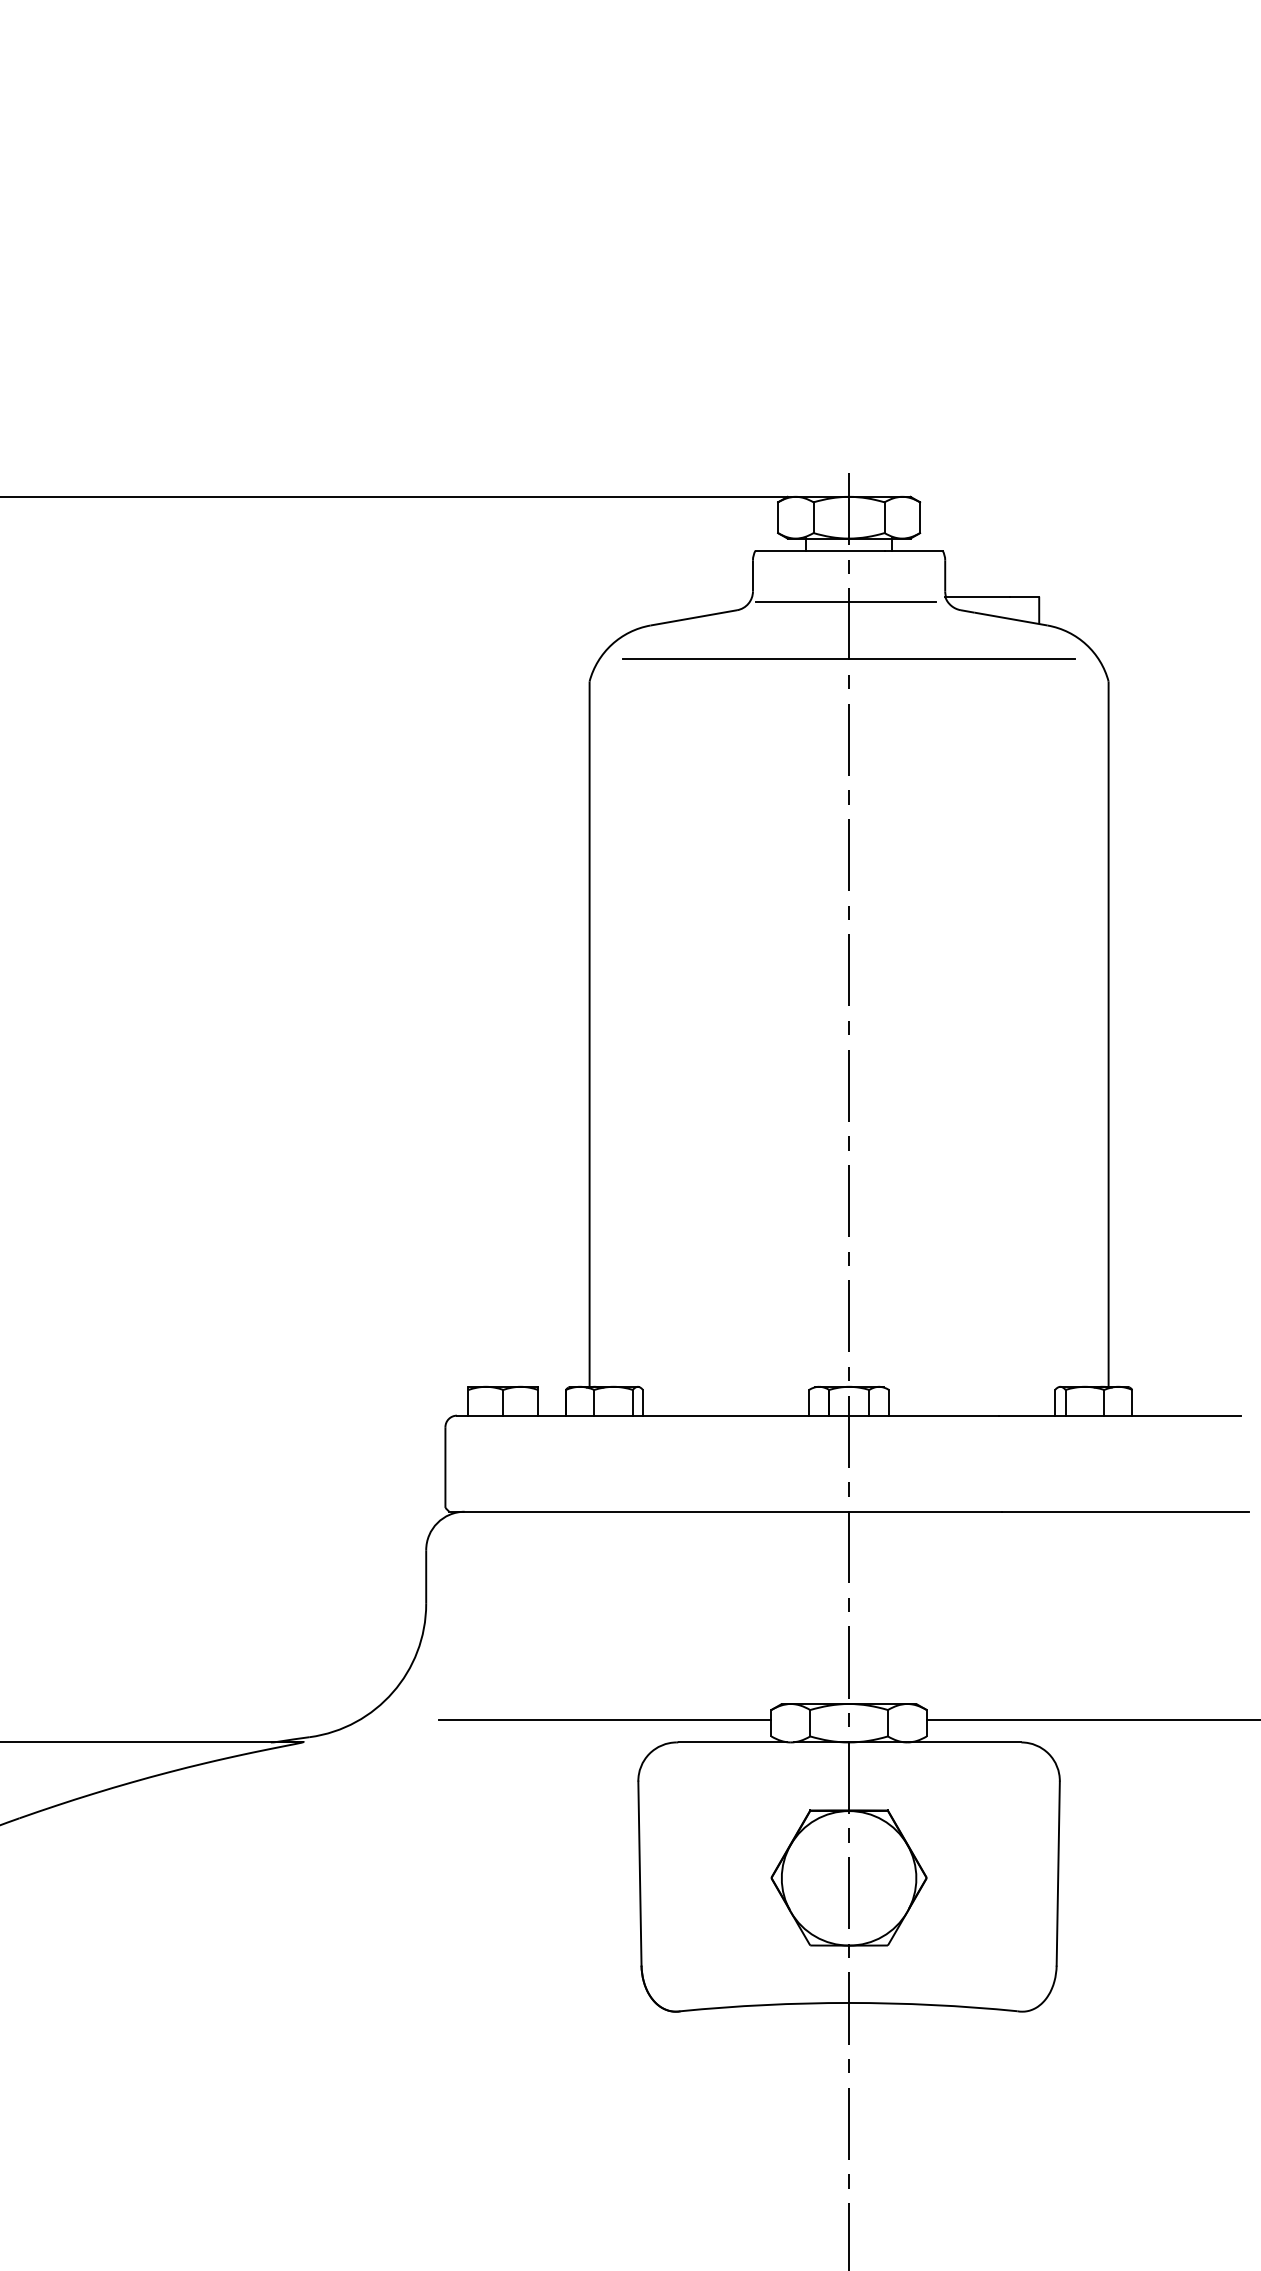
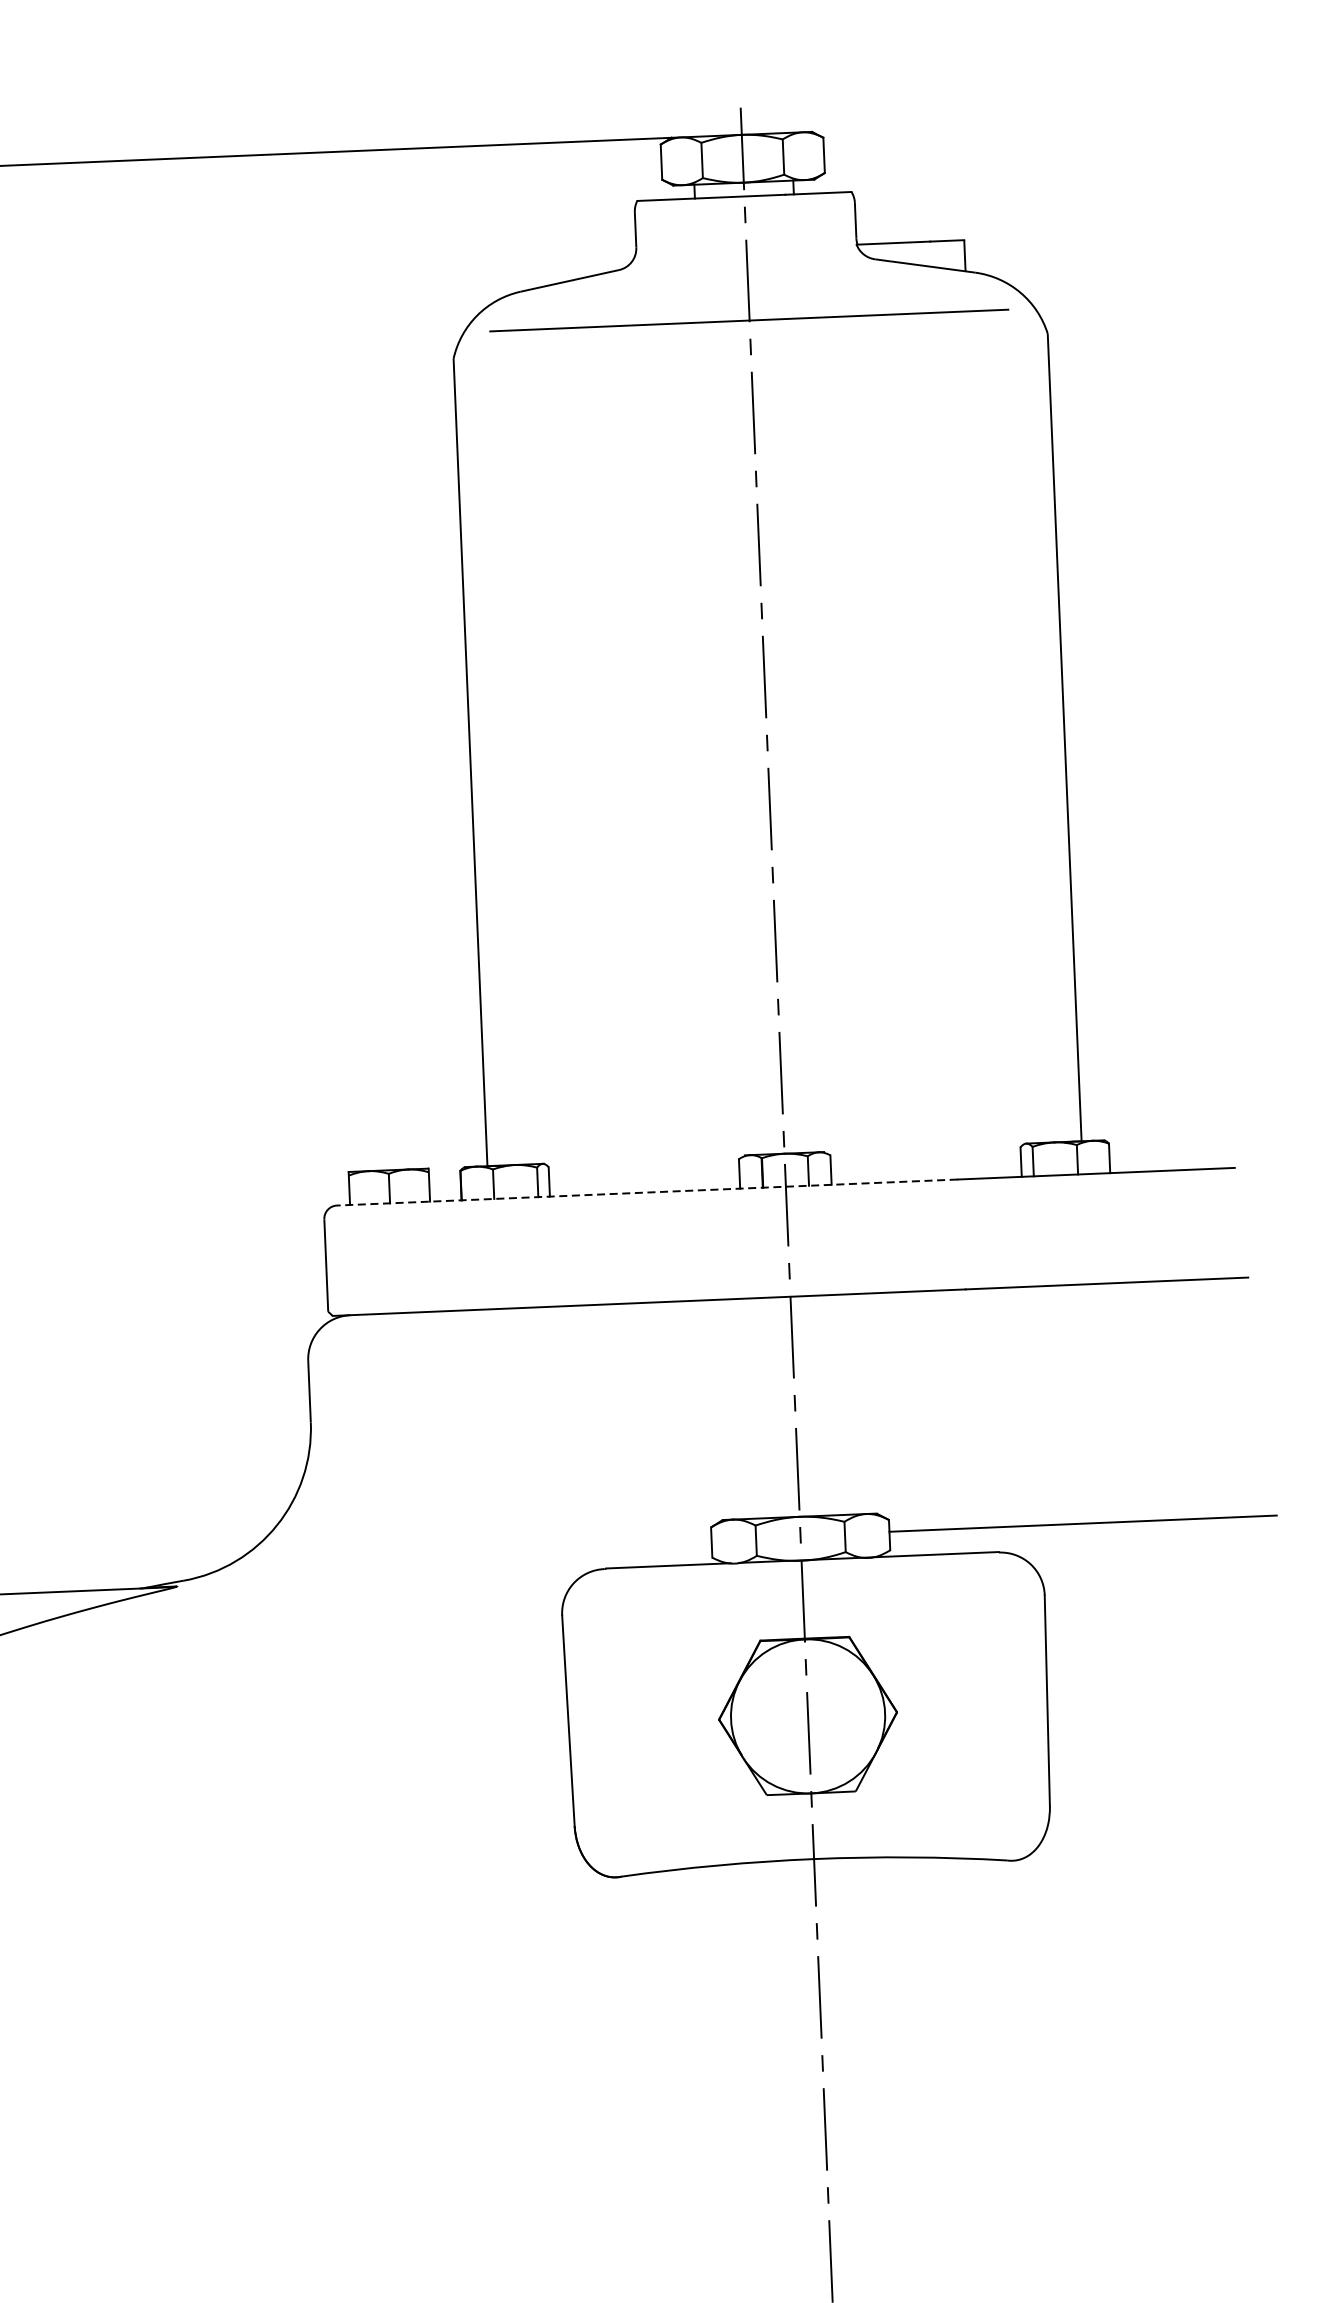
line: (845, 602) -> (742, 256), removed
line: (727, 1415) -> (646, 1192), solid -> dashed
line: (604, 1720) -> (520, 1547), removed

